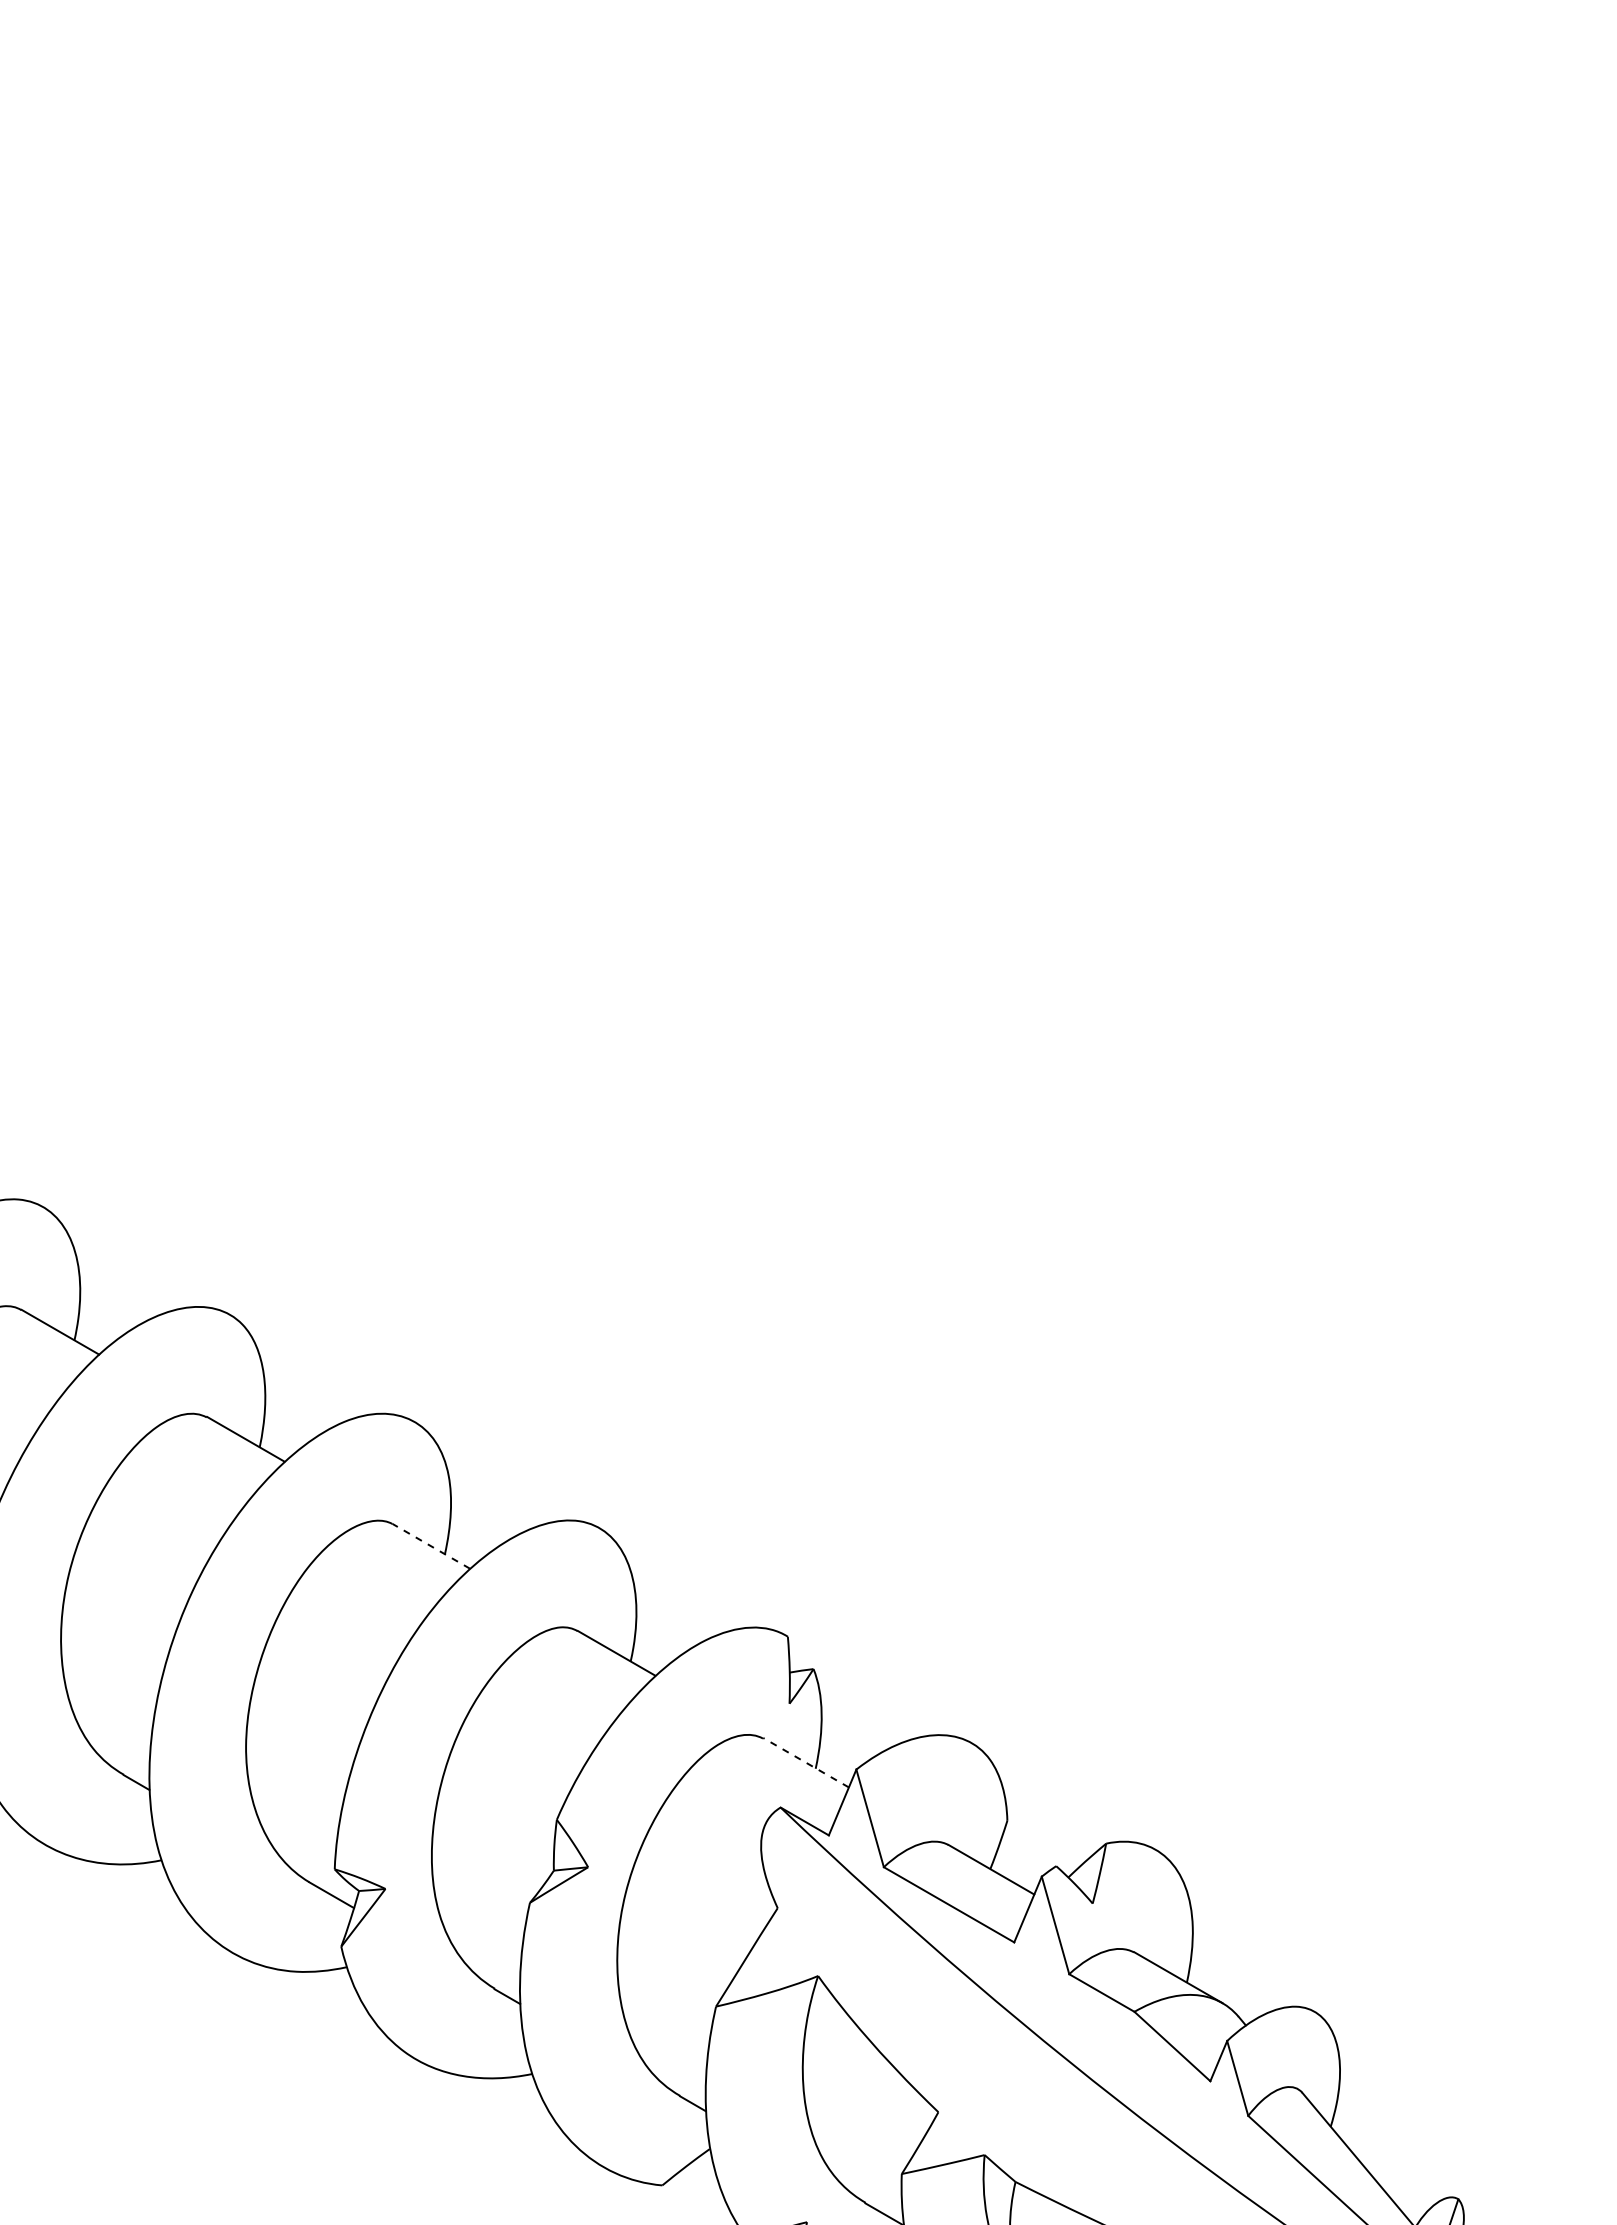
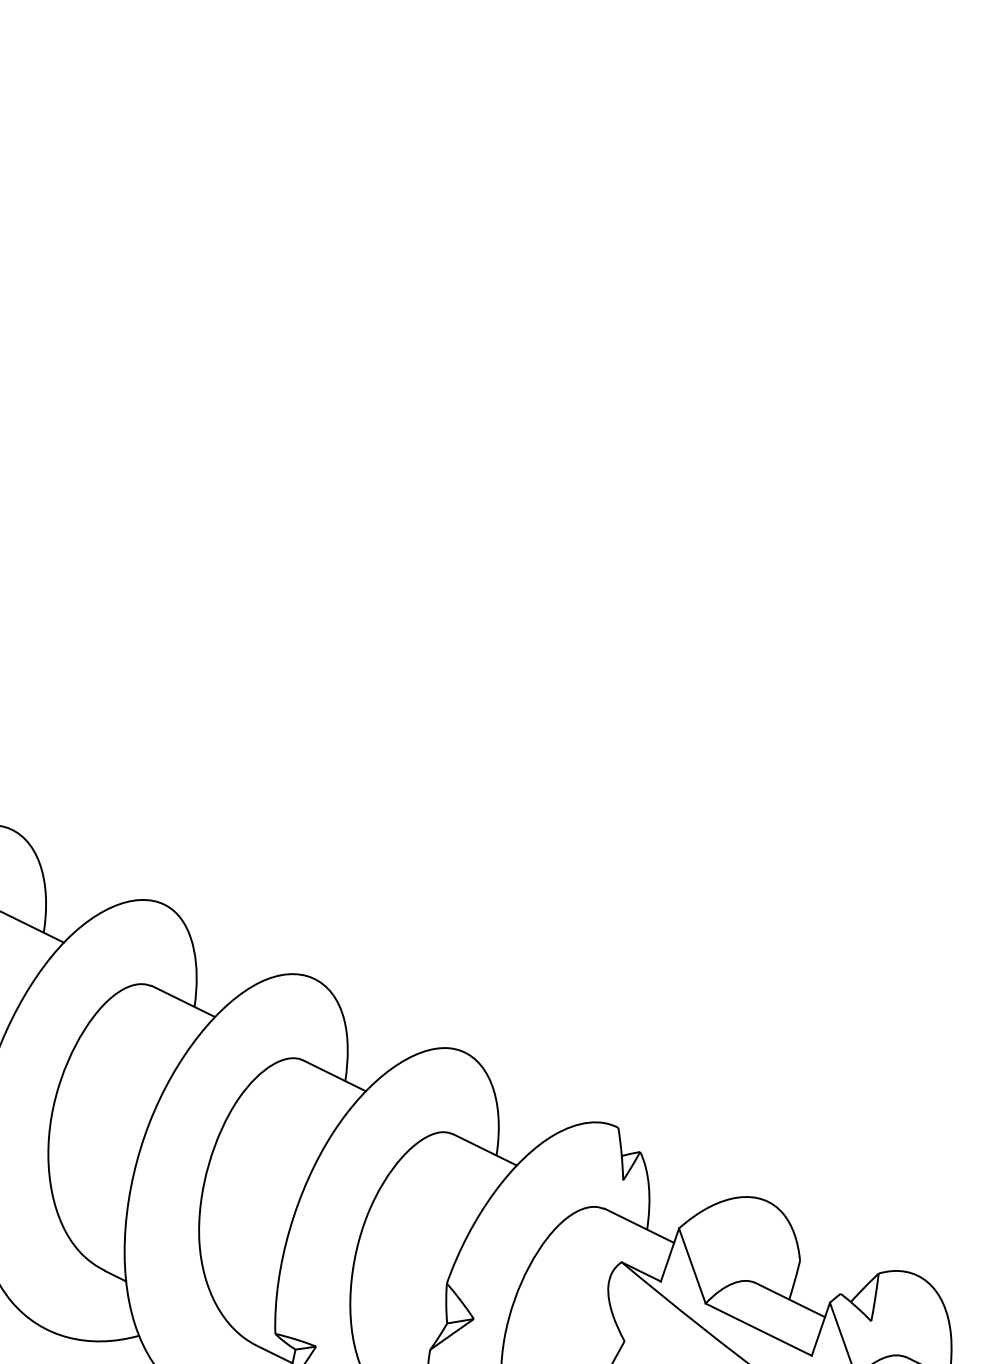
line: (431, 1546) -> (334, 1075), dashed -> solid
line: (805, 1762) -> (638, 1225), dashed -> solid

